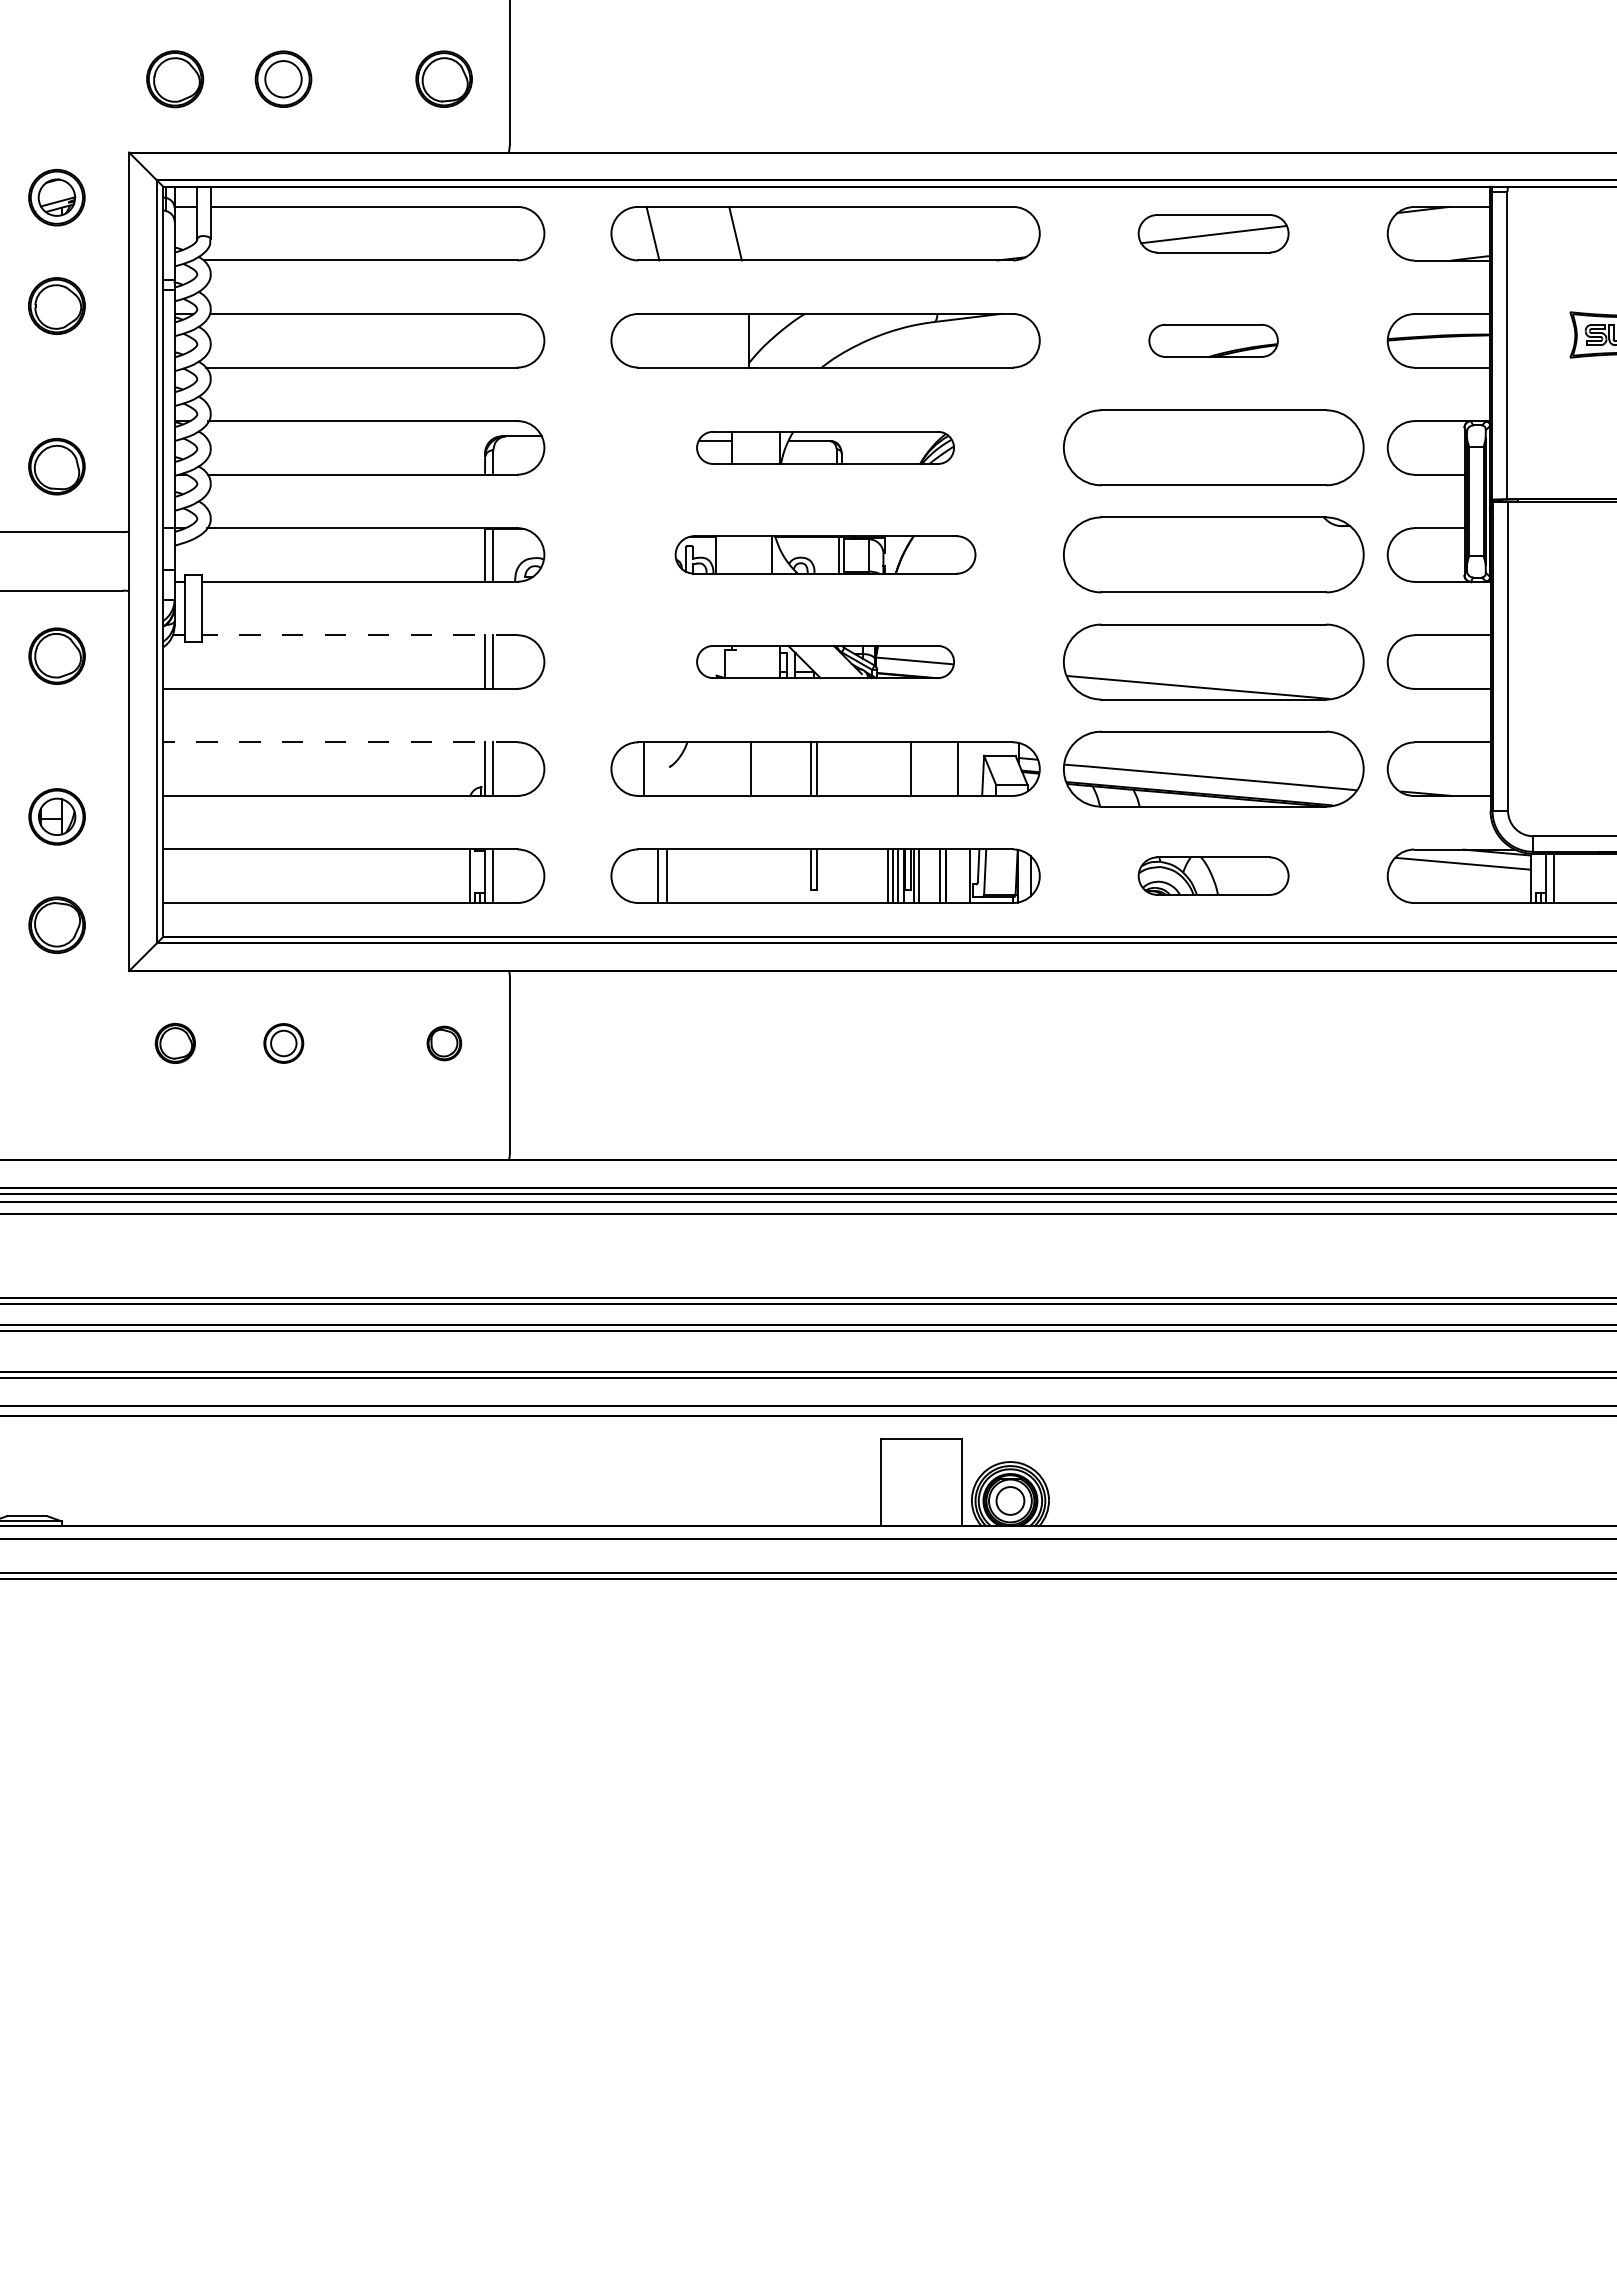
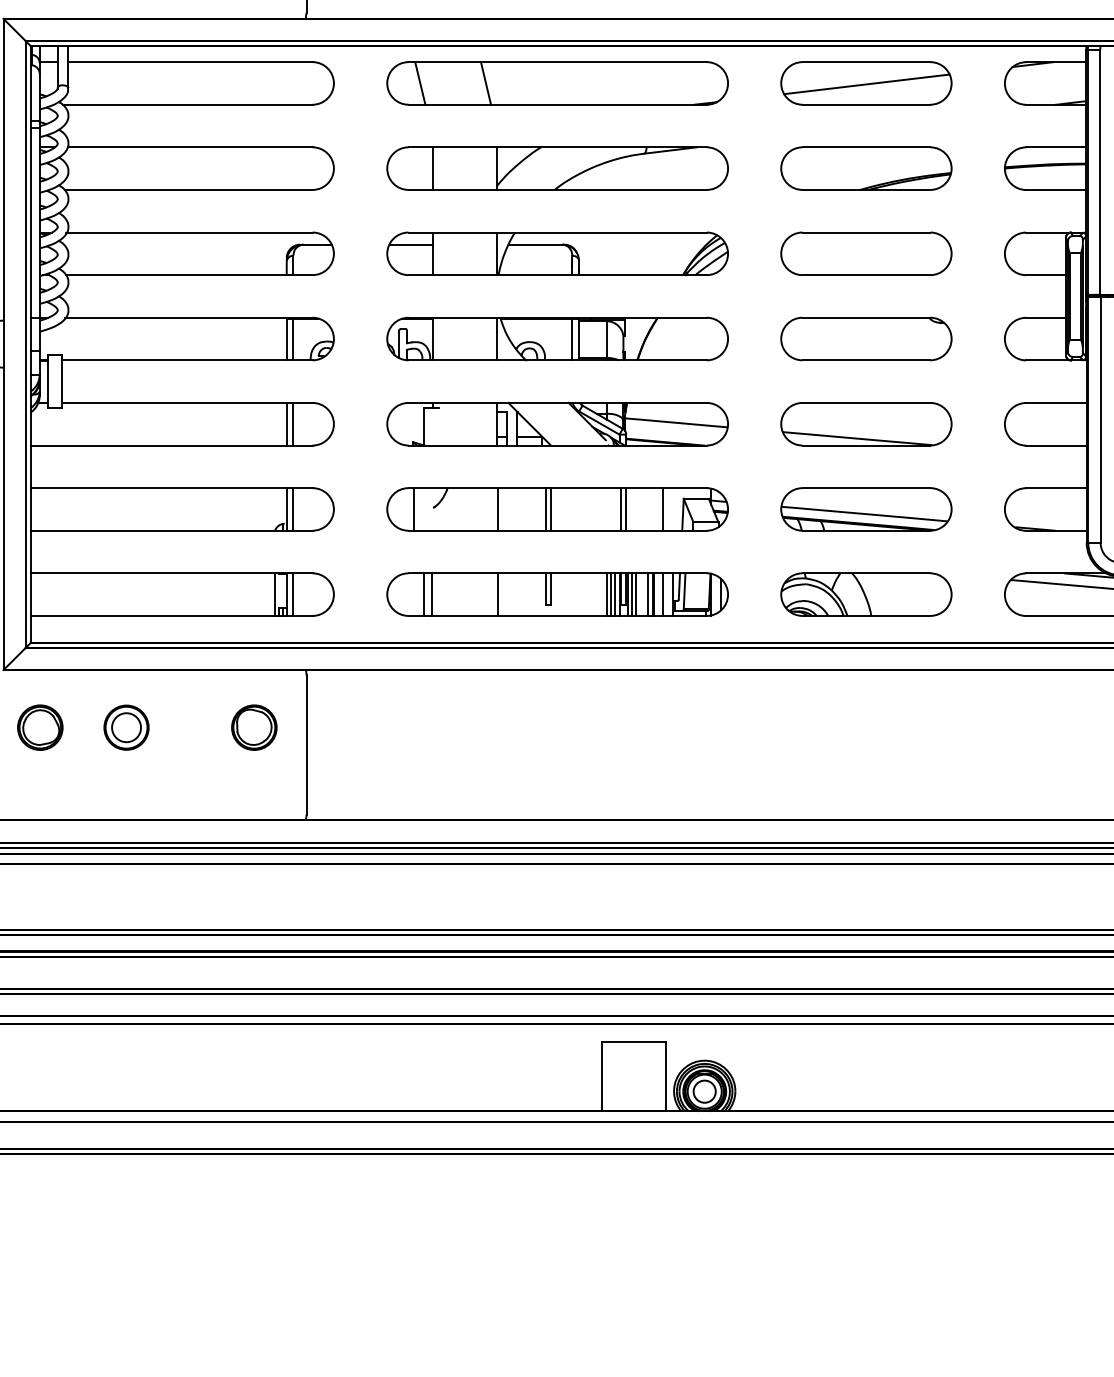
part: (1213, 233) -> (866, 83), size x1.43
line: (669, 340) -> (433, 168), added
part: (1213, 340) -> (866, 168), size x1.67
part: (825, 447) -> (557, 253), size x1.67
part: (1213, 447) -> (866, 253), size x0.71
part: (825, 554) -> (557, 338), size x1.43
part: (1213, 554) -> (866, 338), size x0.71
line: (359, 635) -> (186, 403), dashed -> solid
part: (825, 661) -> (557, 423), size x1.67
part: (1213, 661) -> (866, 423), size x0.71
line: (340, 742) -> (171, 488), dashed -> solid
line: (904, 768) -> (620, 508), added
part: (1213, 768) -> (866, 508), size x0.71
part: (1213, 875) -> (866, 594), size x1.43
line: (751, 876) -> (498, 594), added
line: (924, 876) -> (636, 594), added
line: (957, 876) -> (662, 594), added
part: (175, 1043) -> (40, 727), size x1.43
part: (283, 1043) -> (126, 727), size x1.43
part: (444, 1043) -> (254, 727), size x1.67

